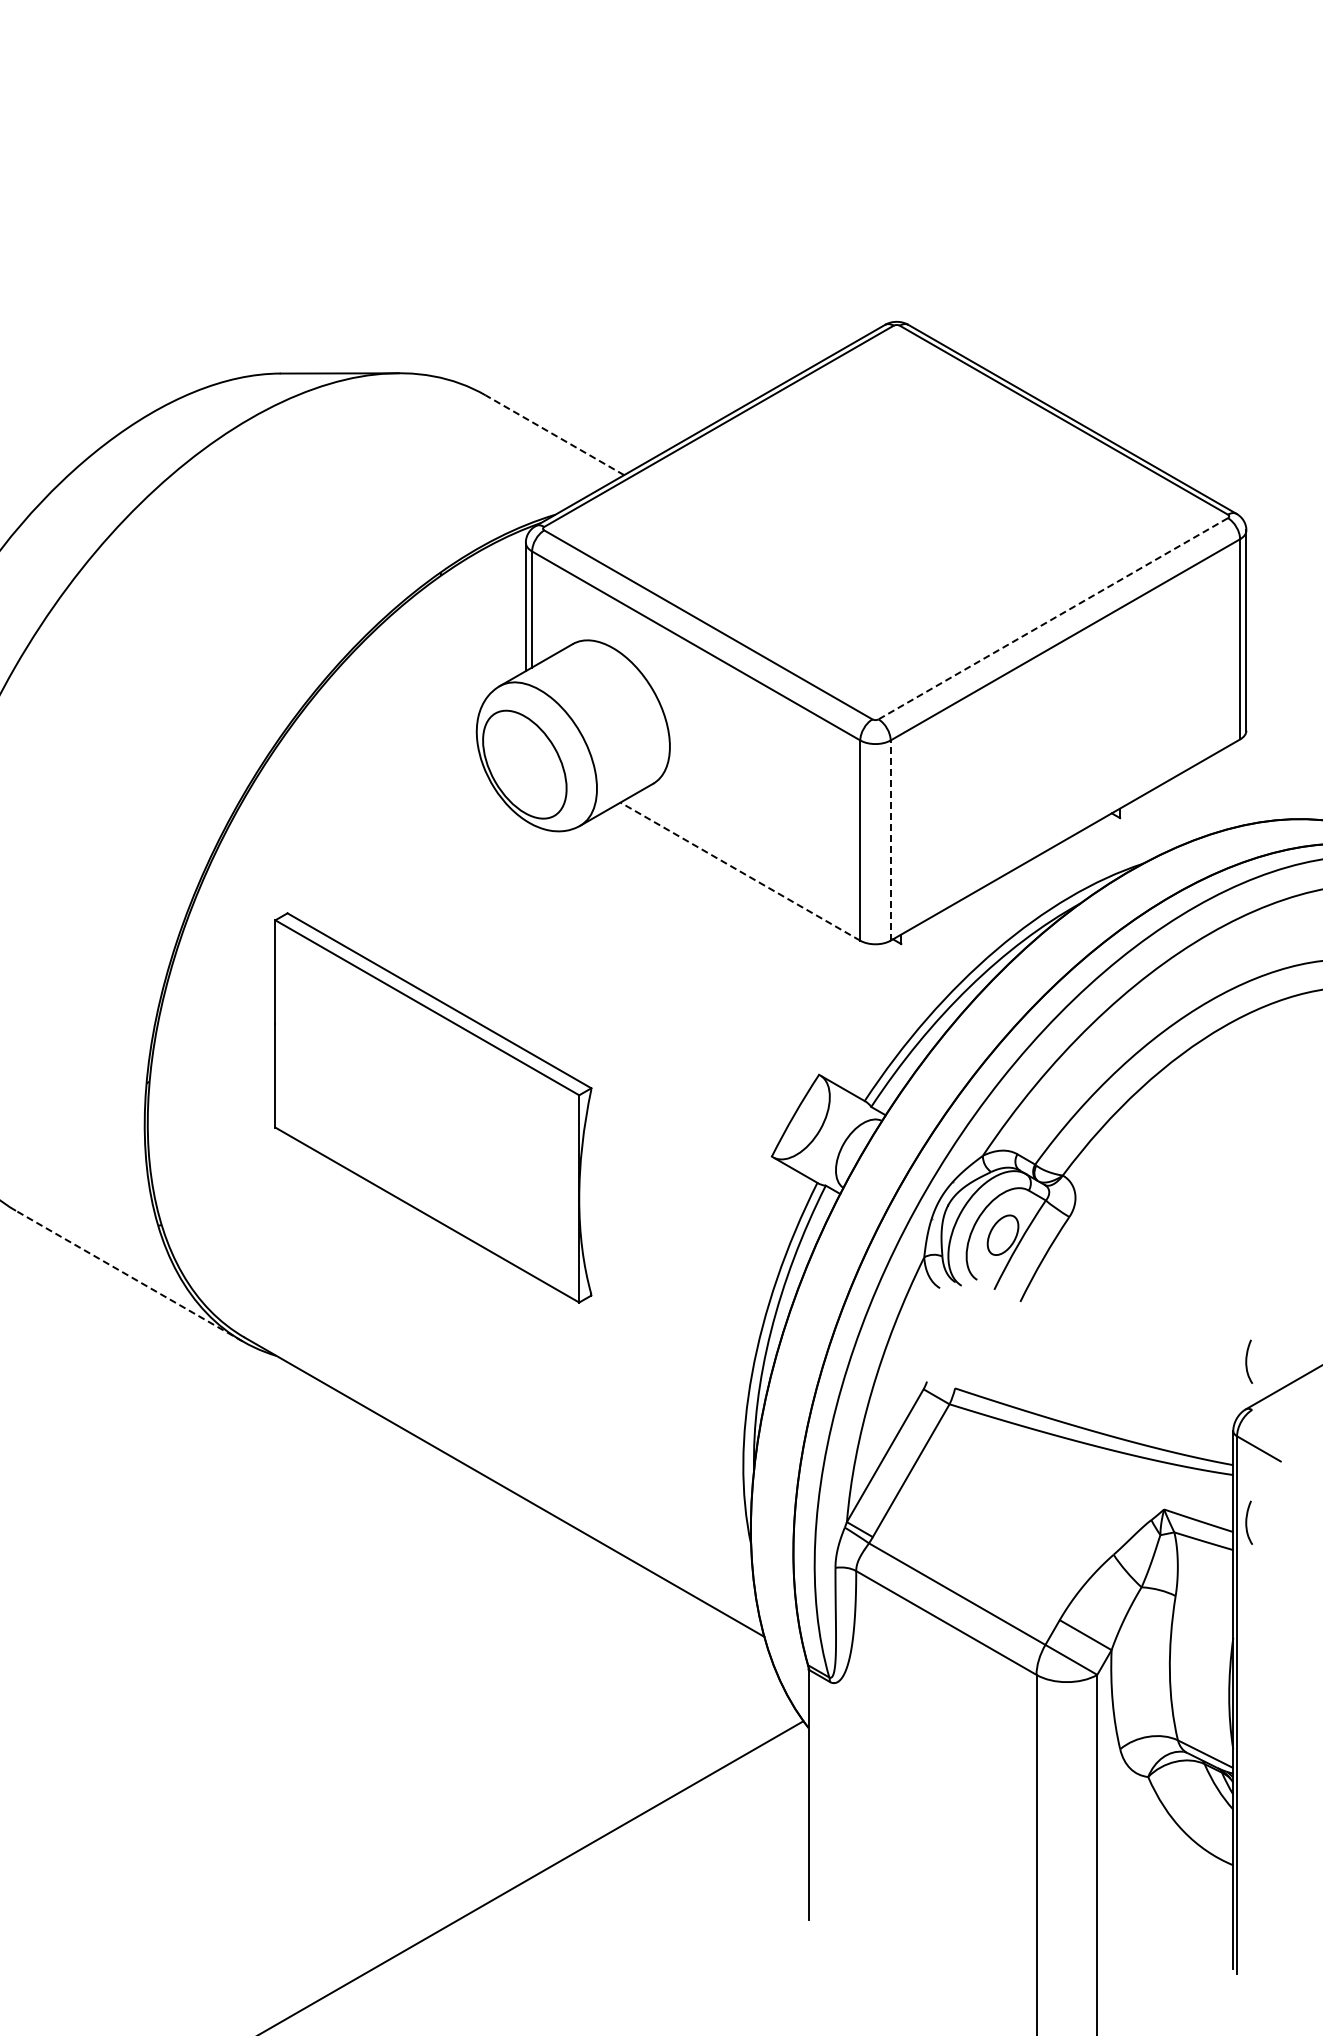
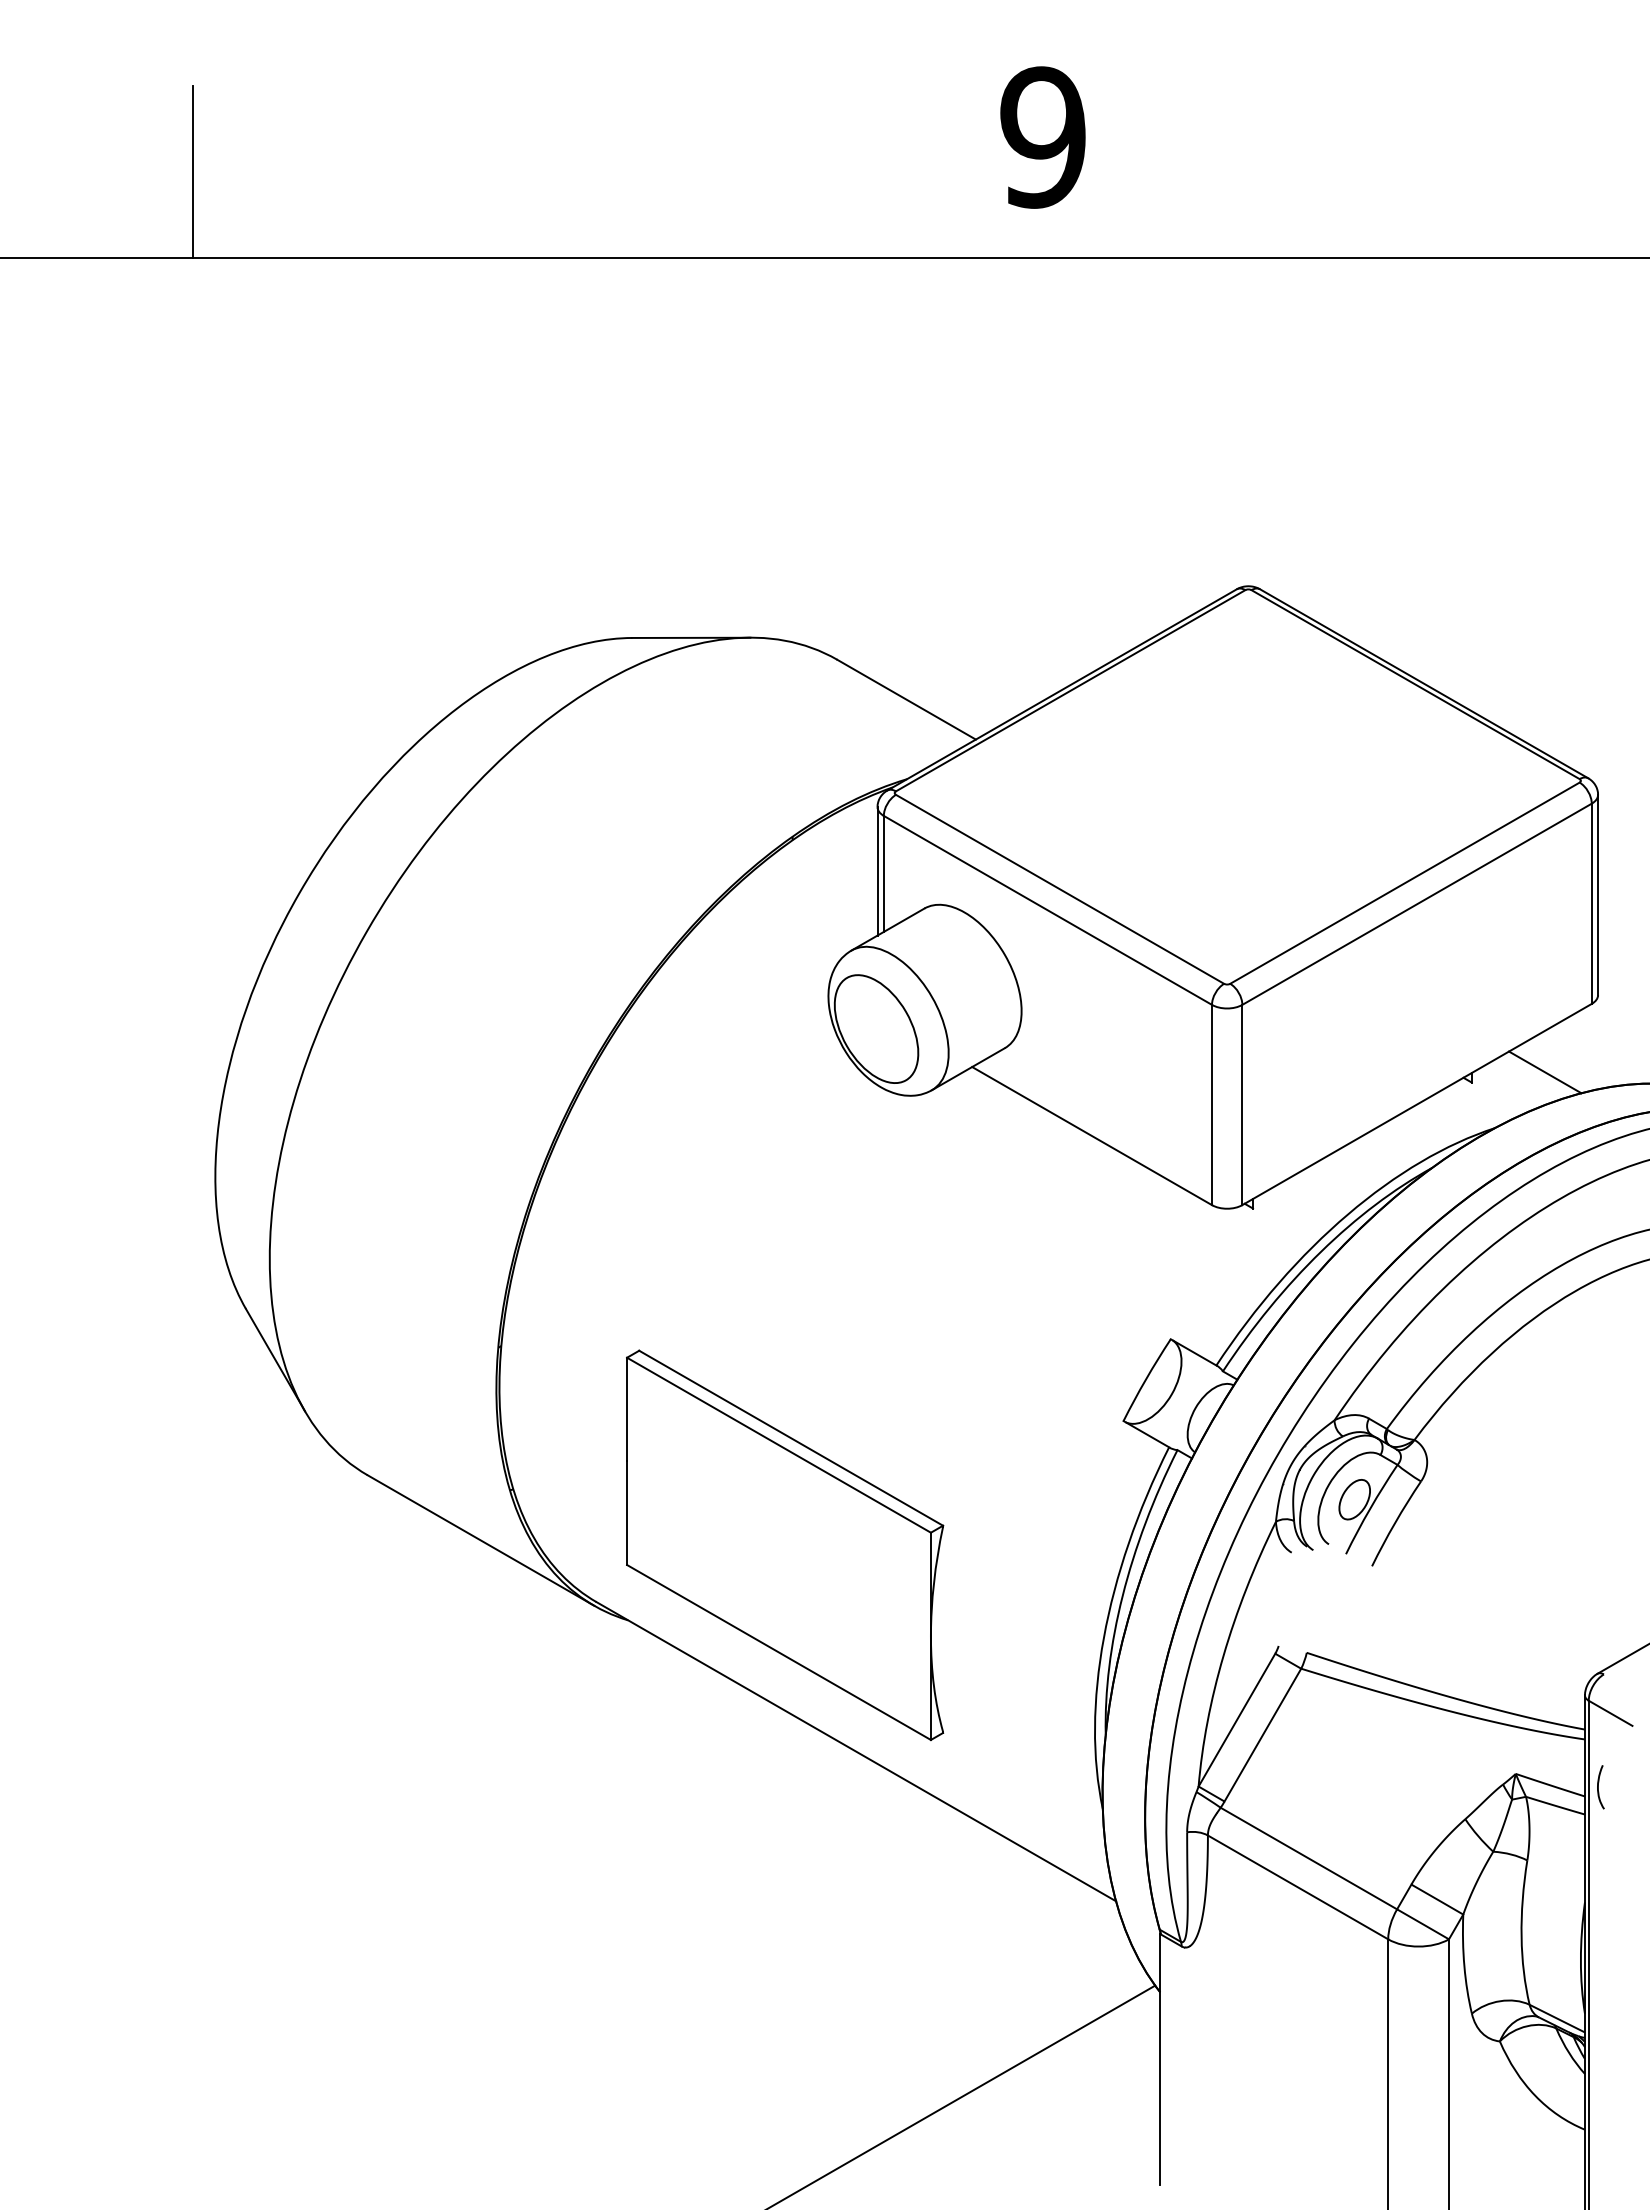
line: (554, 435) -> (906, 699), dashed -> solid
line: (1052, 619) -> (1404, 883), dashed -> solid
line: (1193, 808) -> (1545, 1072), added
line: (890, 840) -> (1242, 1104), dashed -> solid
line: (739, 871) -> (1091, 1135), dashed -> solid
part: (433, 1107) -> (785, 1544), moved
line: (129, 1276) -> (481, 1540), dashed -> solid
curve: (1246, 1362) -> (1598, 1626), removed

